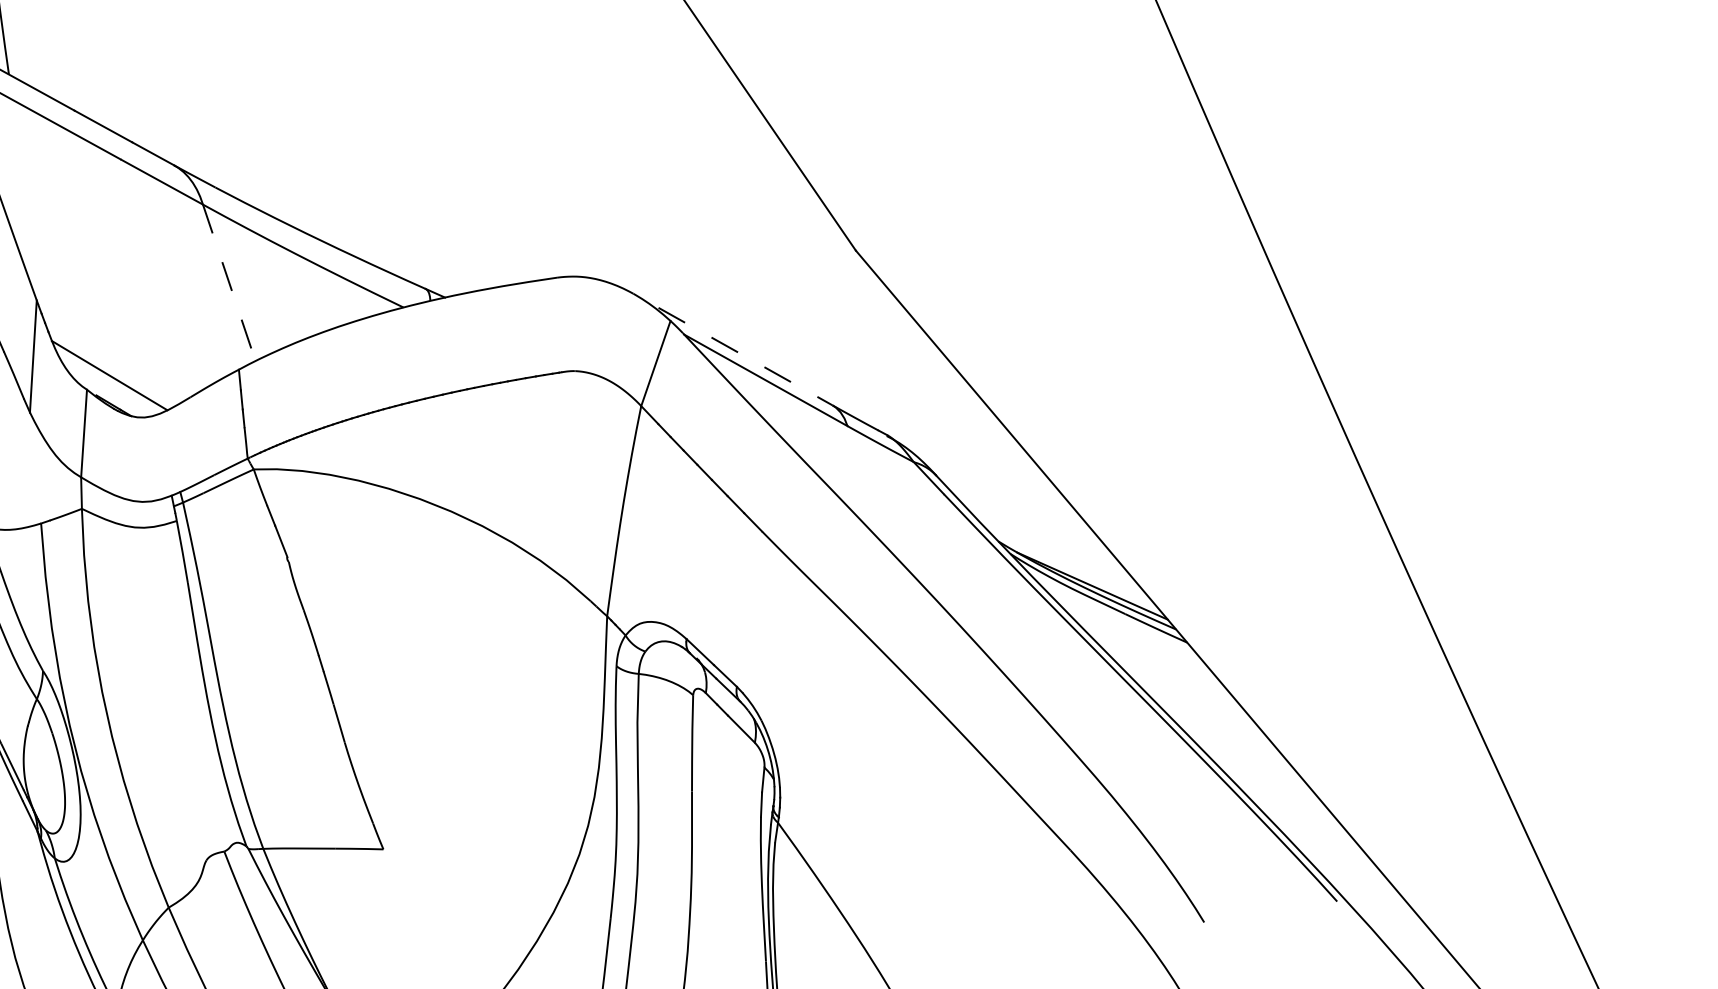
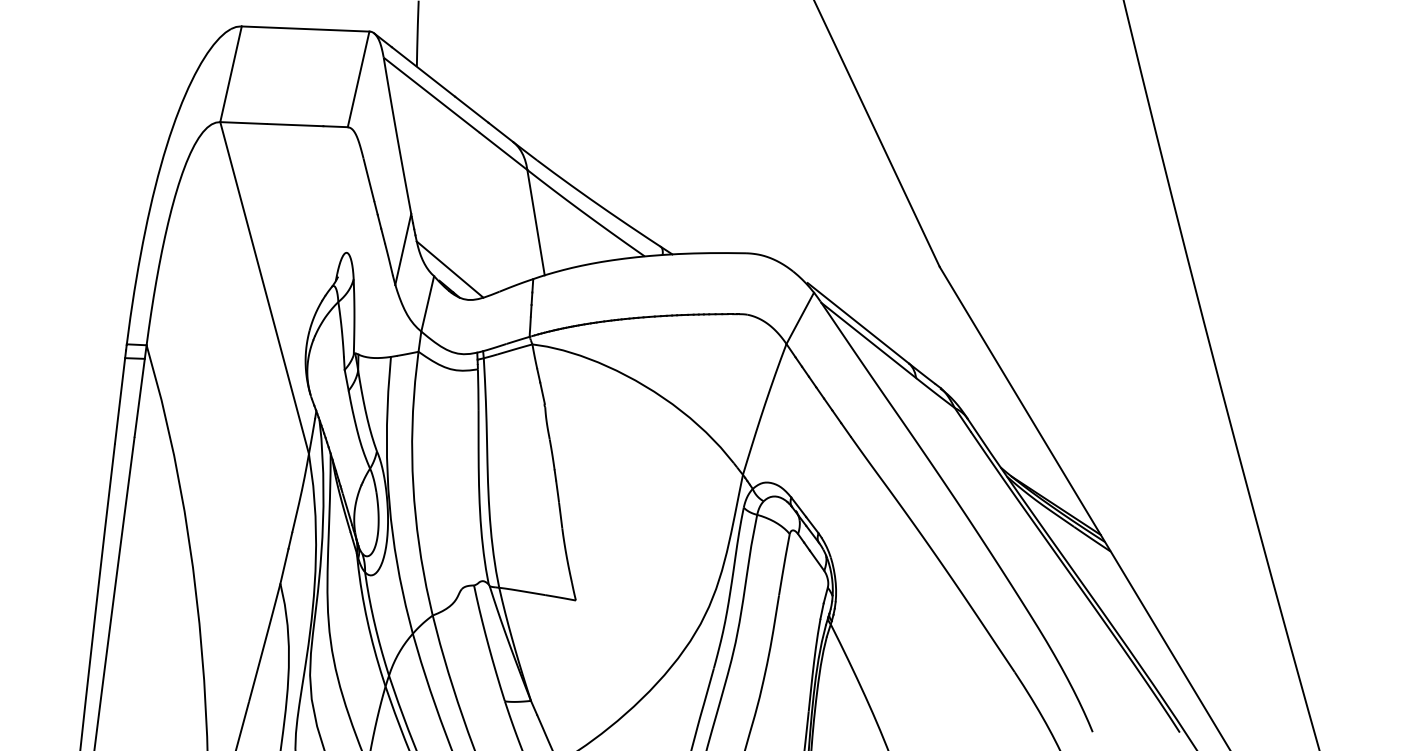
line: (230, 284) -> (536, 223), dashed -> solid
line: (746, 357) -> (858, 323), dashed -> solid

